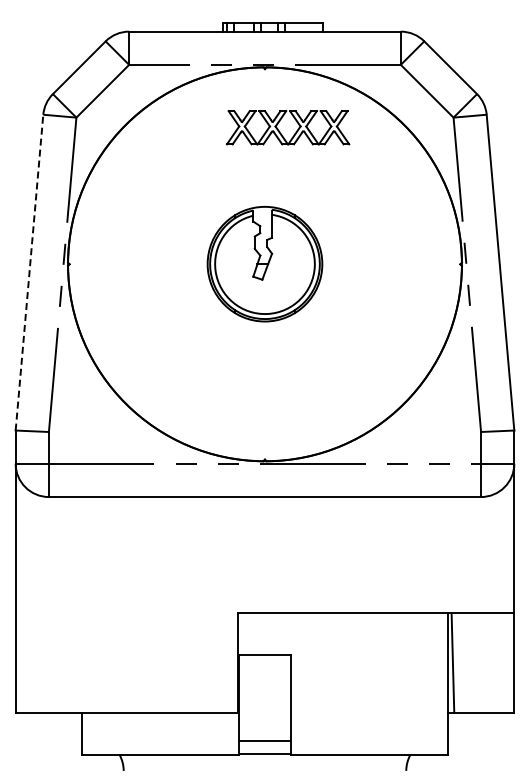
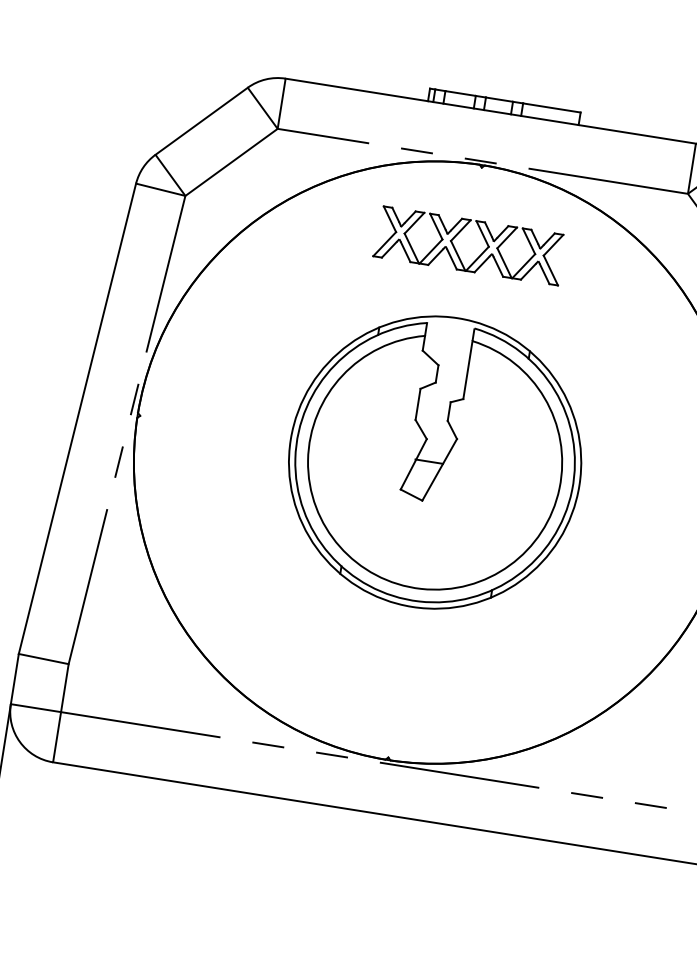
part: (280, 131) -> (457, 249), moved
part: (264, 263) -> (434, 461), size x1.67
line: (29, 272) -> (77, 418), dashed -> solid

